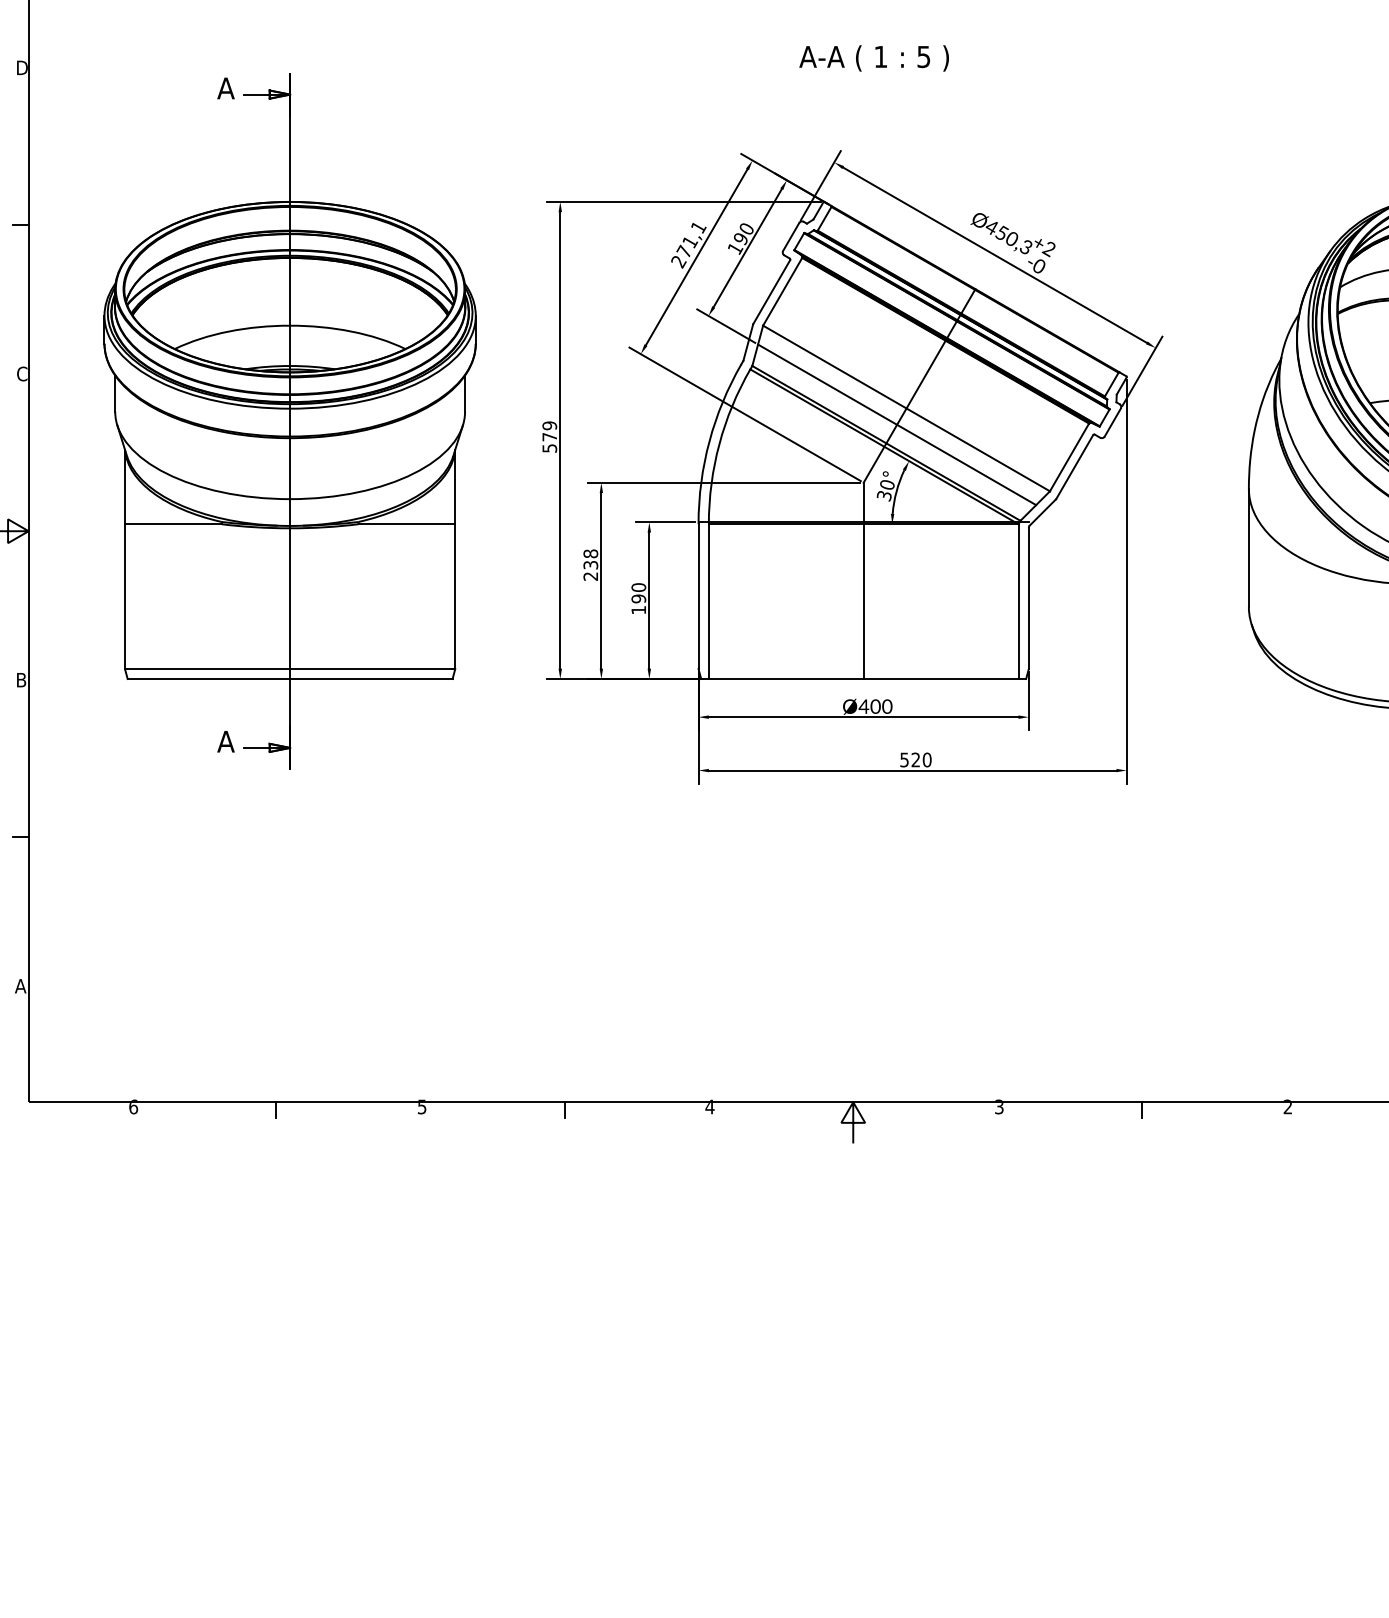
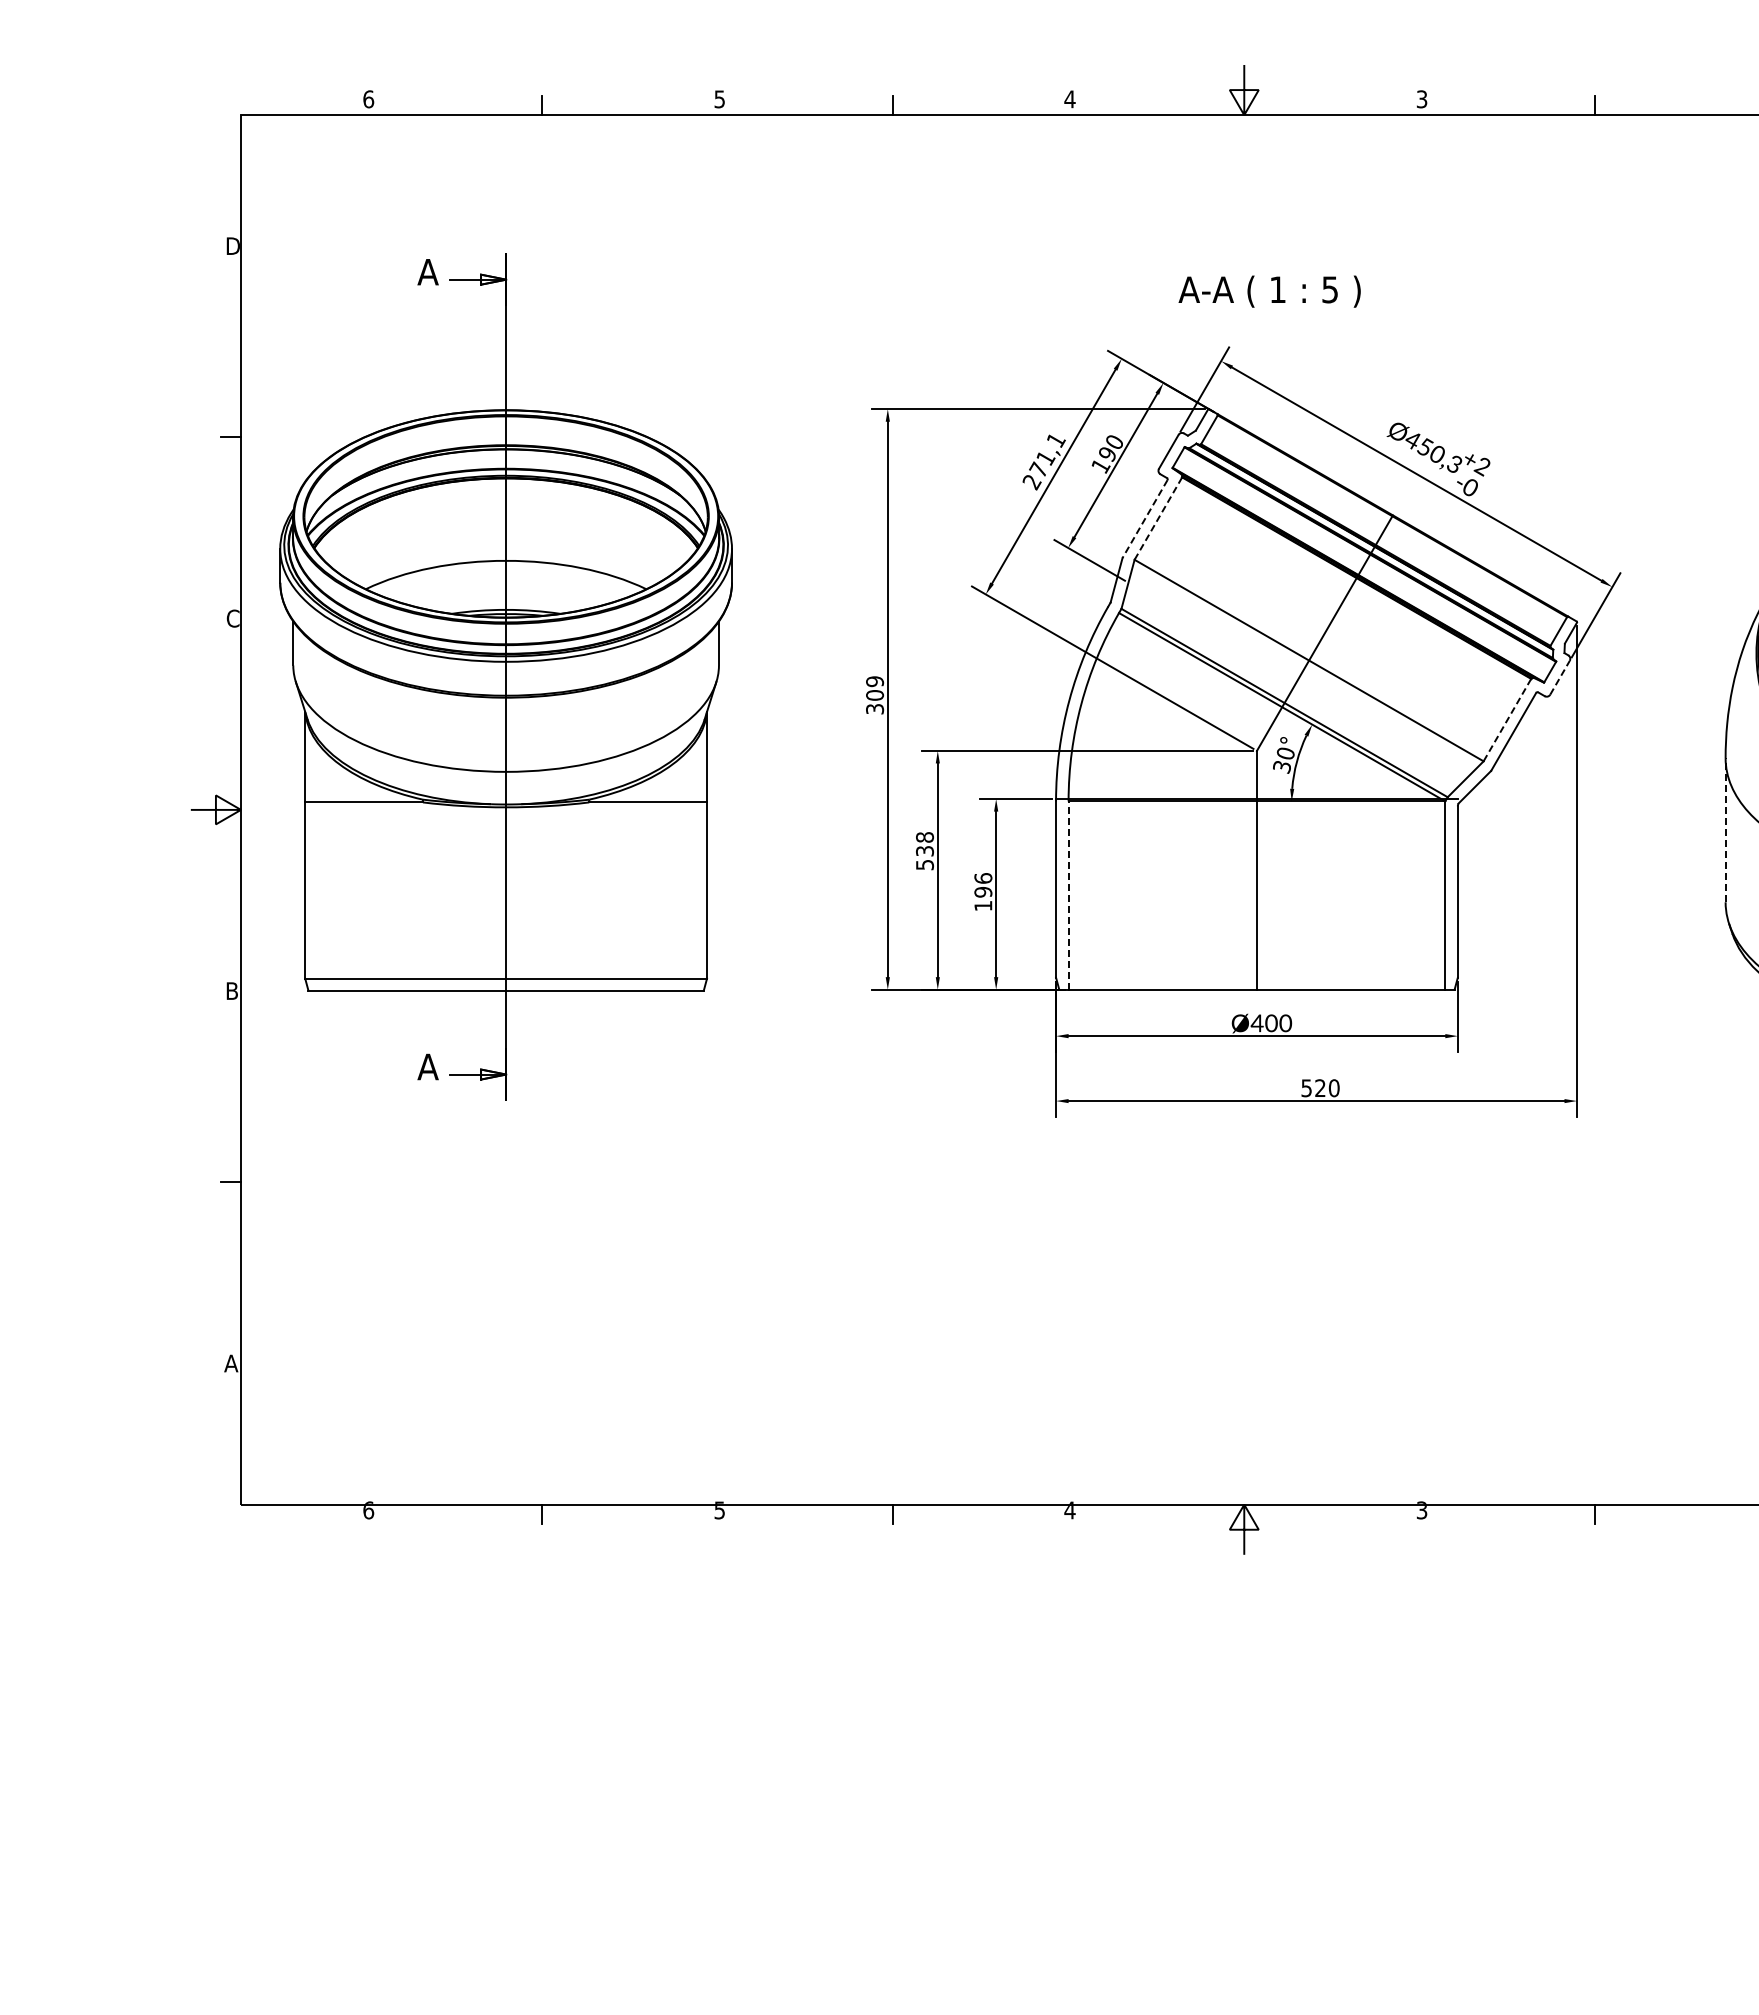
text: (873, 58) -> (1269, 291), moved
line: (782, 291) -> (1158, 518), solid -> dashed
line: (772, 292) -> (1145, 519), solid -> dashed
part: (289, 420) -> (505, 676), moved
line: (1113, 422) -> (1560, 677), solid -> dashed
line: (897, 424) -> (1297, 680), removed
text: (550, 442) -> (875, 701), 579 -> 309
line: (1069, 457) -> (1507, 720), solid -> dashed
line: (1248, 548) -> (1725, 830), solid -> dashed
text: (590, 576) -> (924, 865), 238 -> 538
text: (638, 587) -> (983, 878), 190 -> 196
line: (708, 601) -> (1068, 895), solid -> dashed

